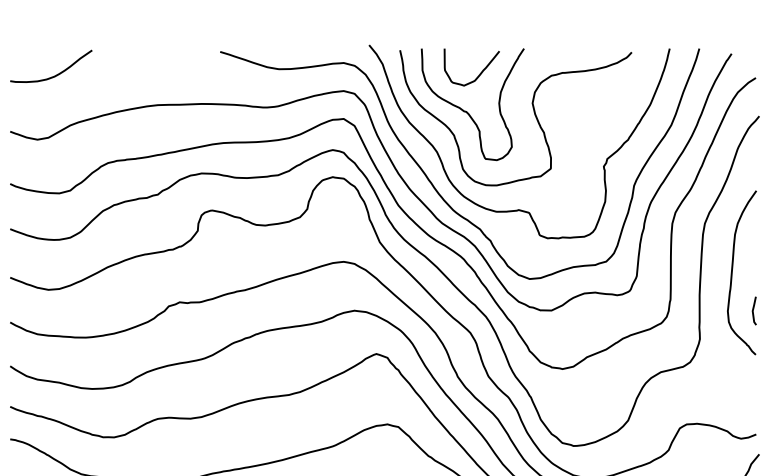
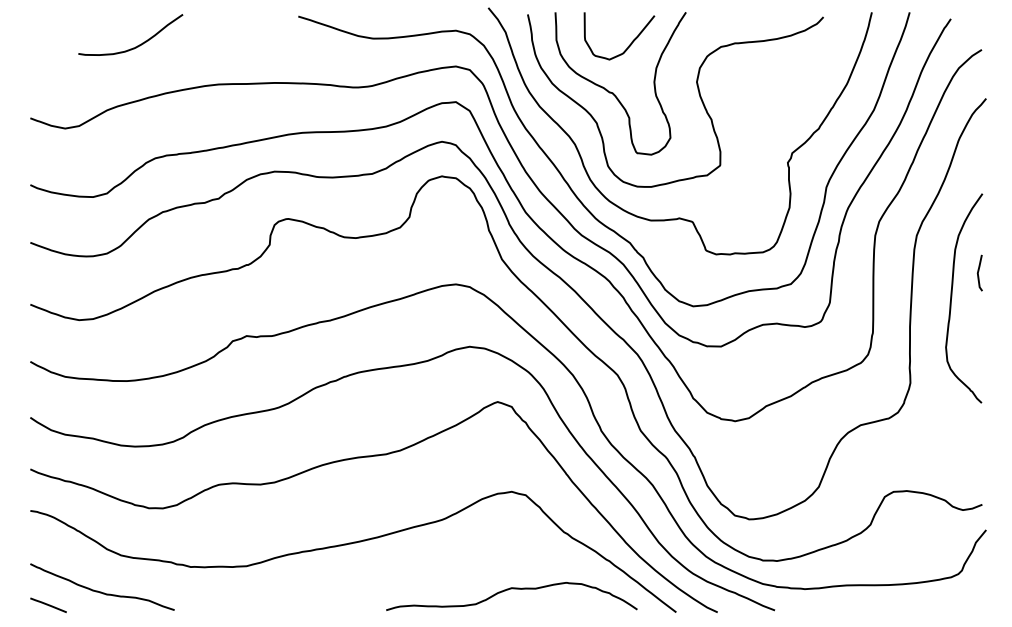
curve: (54, 75) -> (135, 46), moved
line: (754, 309) -> (979, 271), moved

